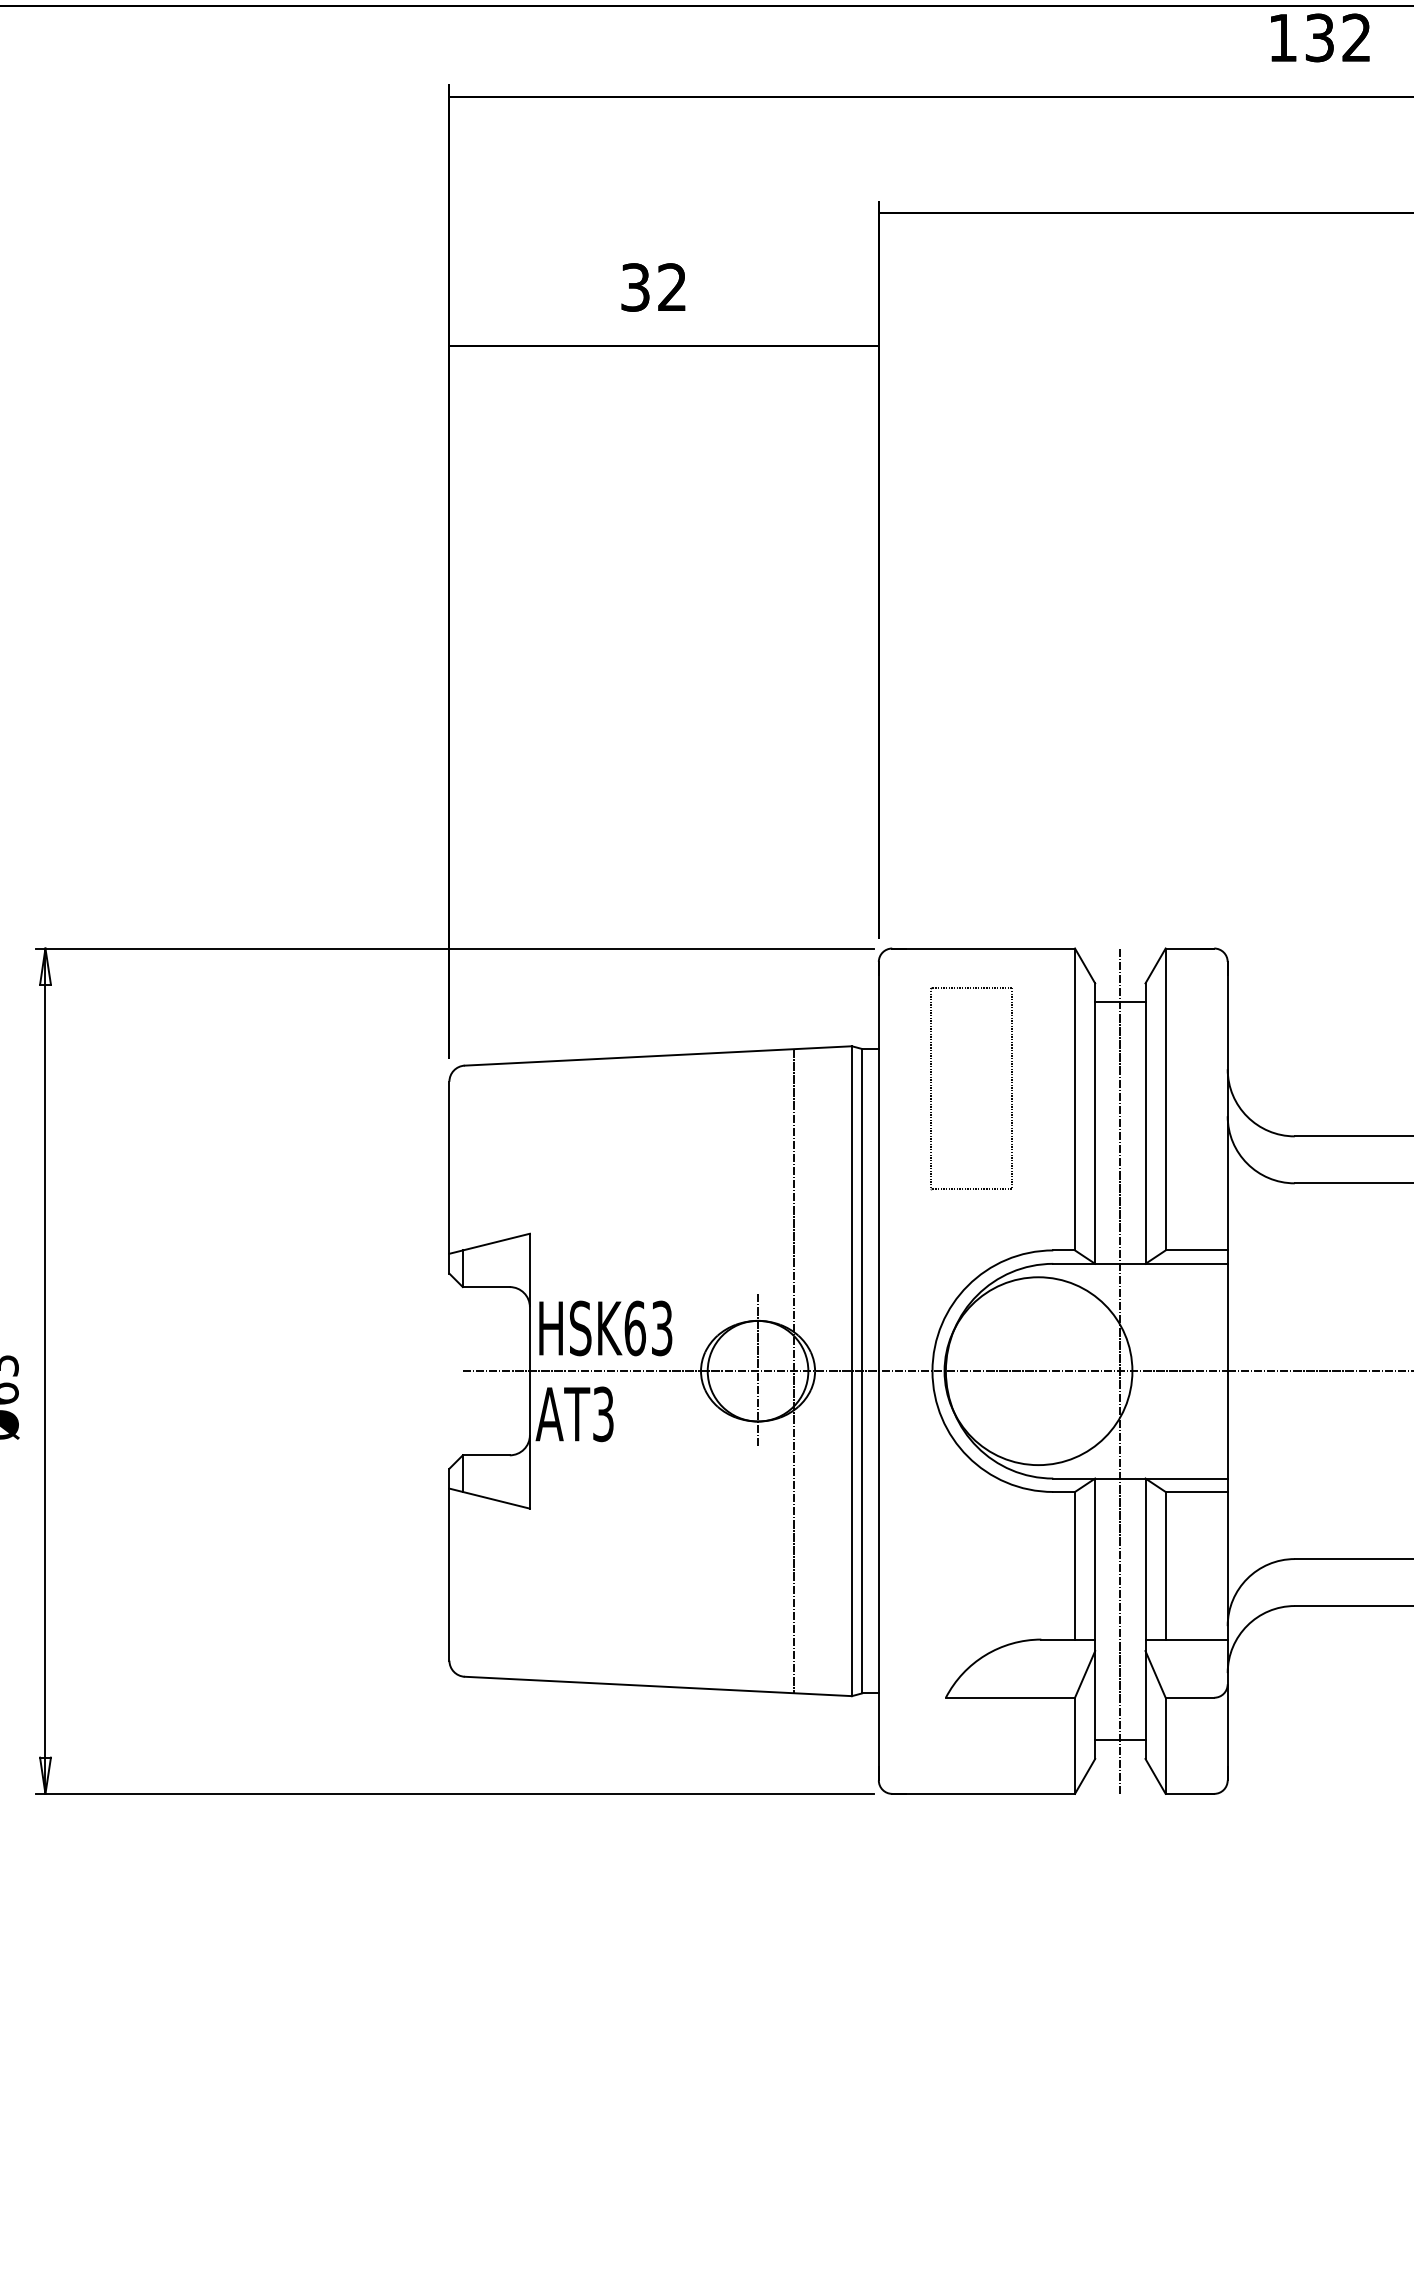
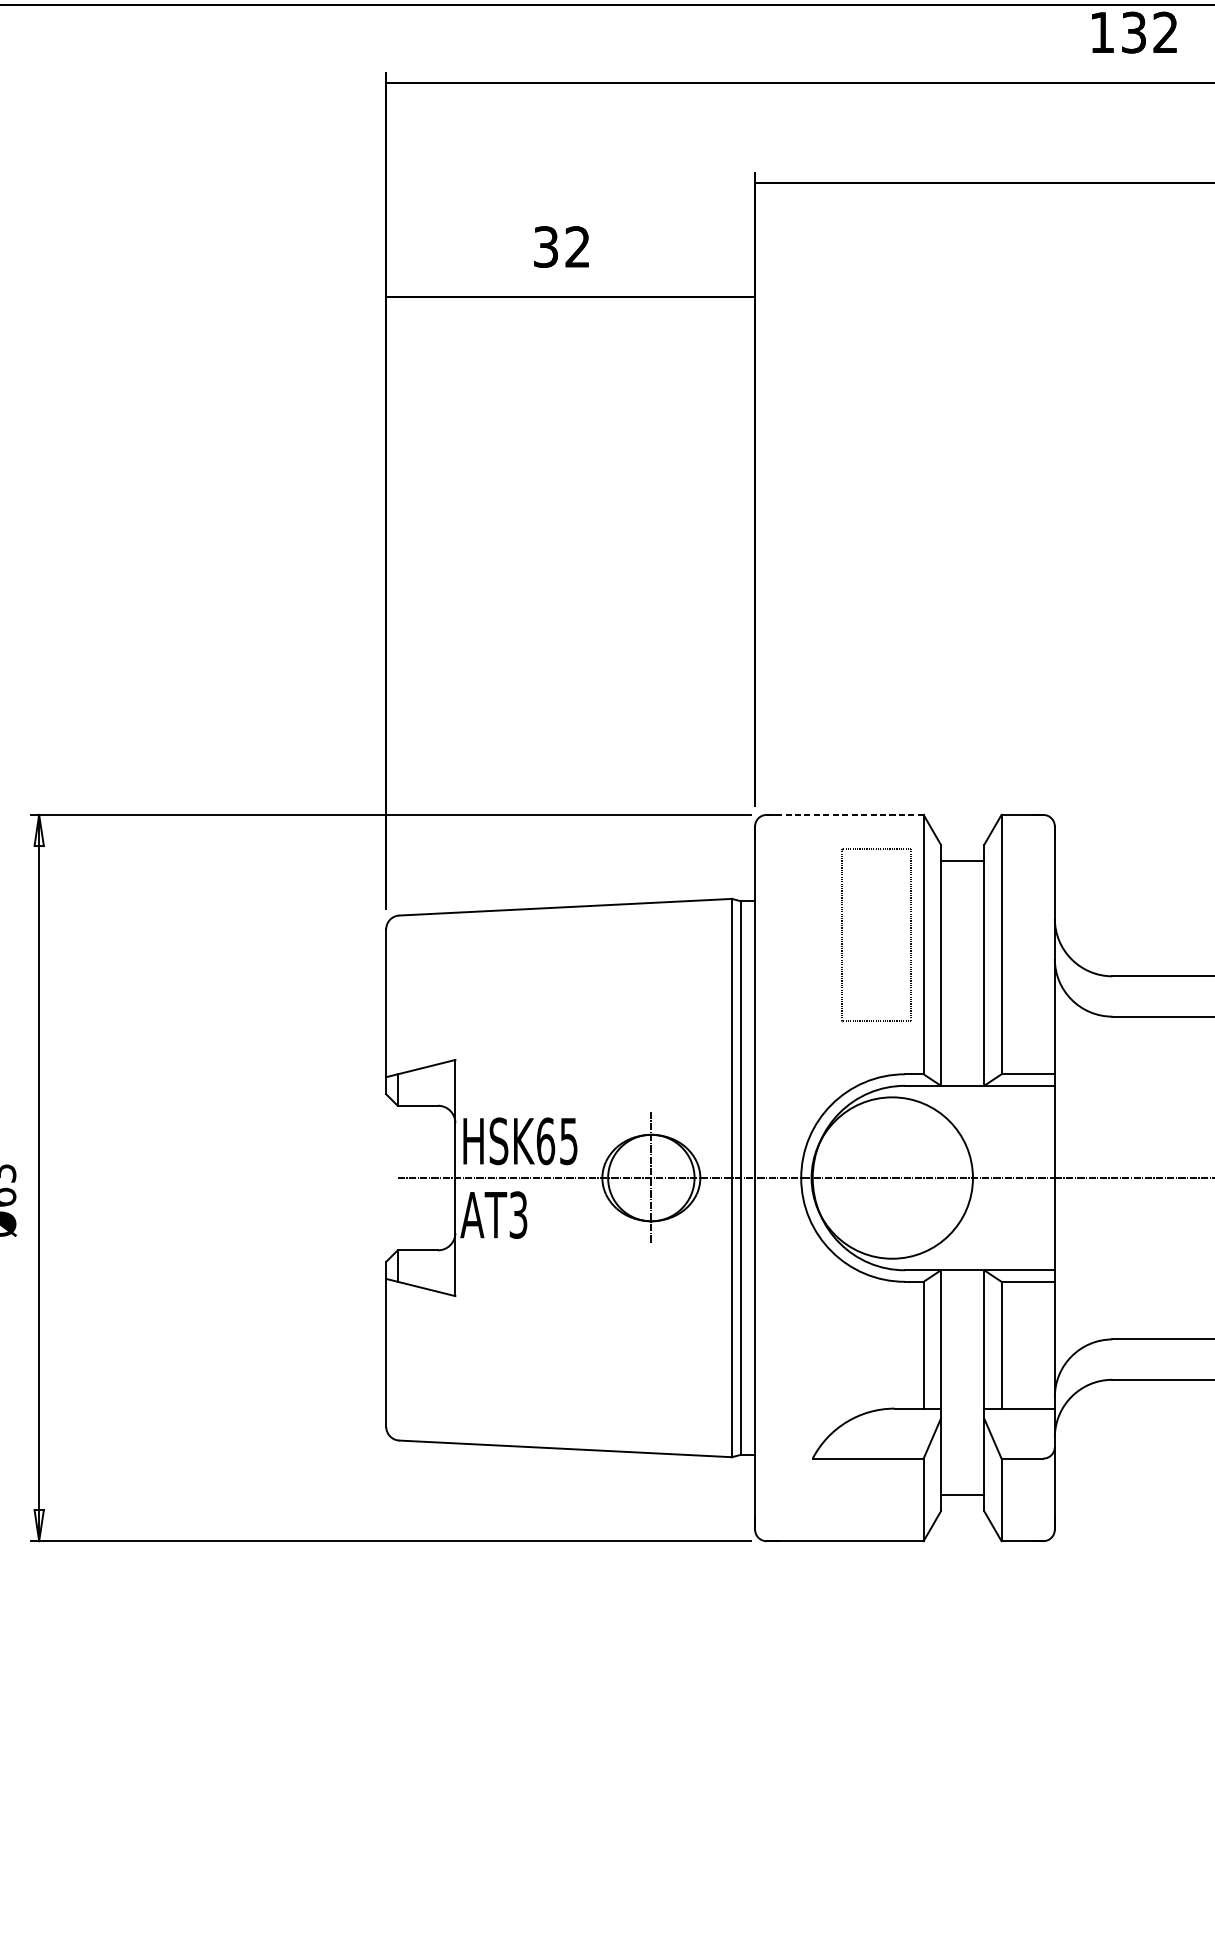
line: (984, 948) -> (845, 814), solid -> dashed
part: (931, 1088) -> (842, 935), moved
text: (662, 1327) -> (569, 1140), HSK63 -> HSK65
line: (1120, 1370) -> (962, 1177), removed
line: (794, 1371) -> (682, 1178), removed

